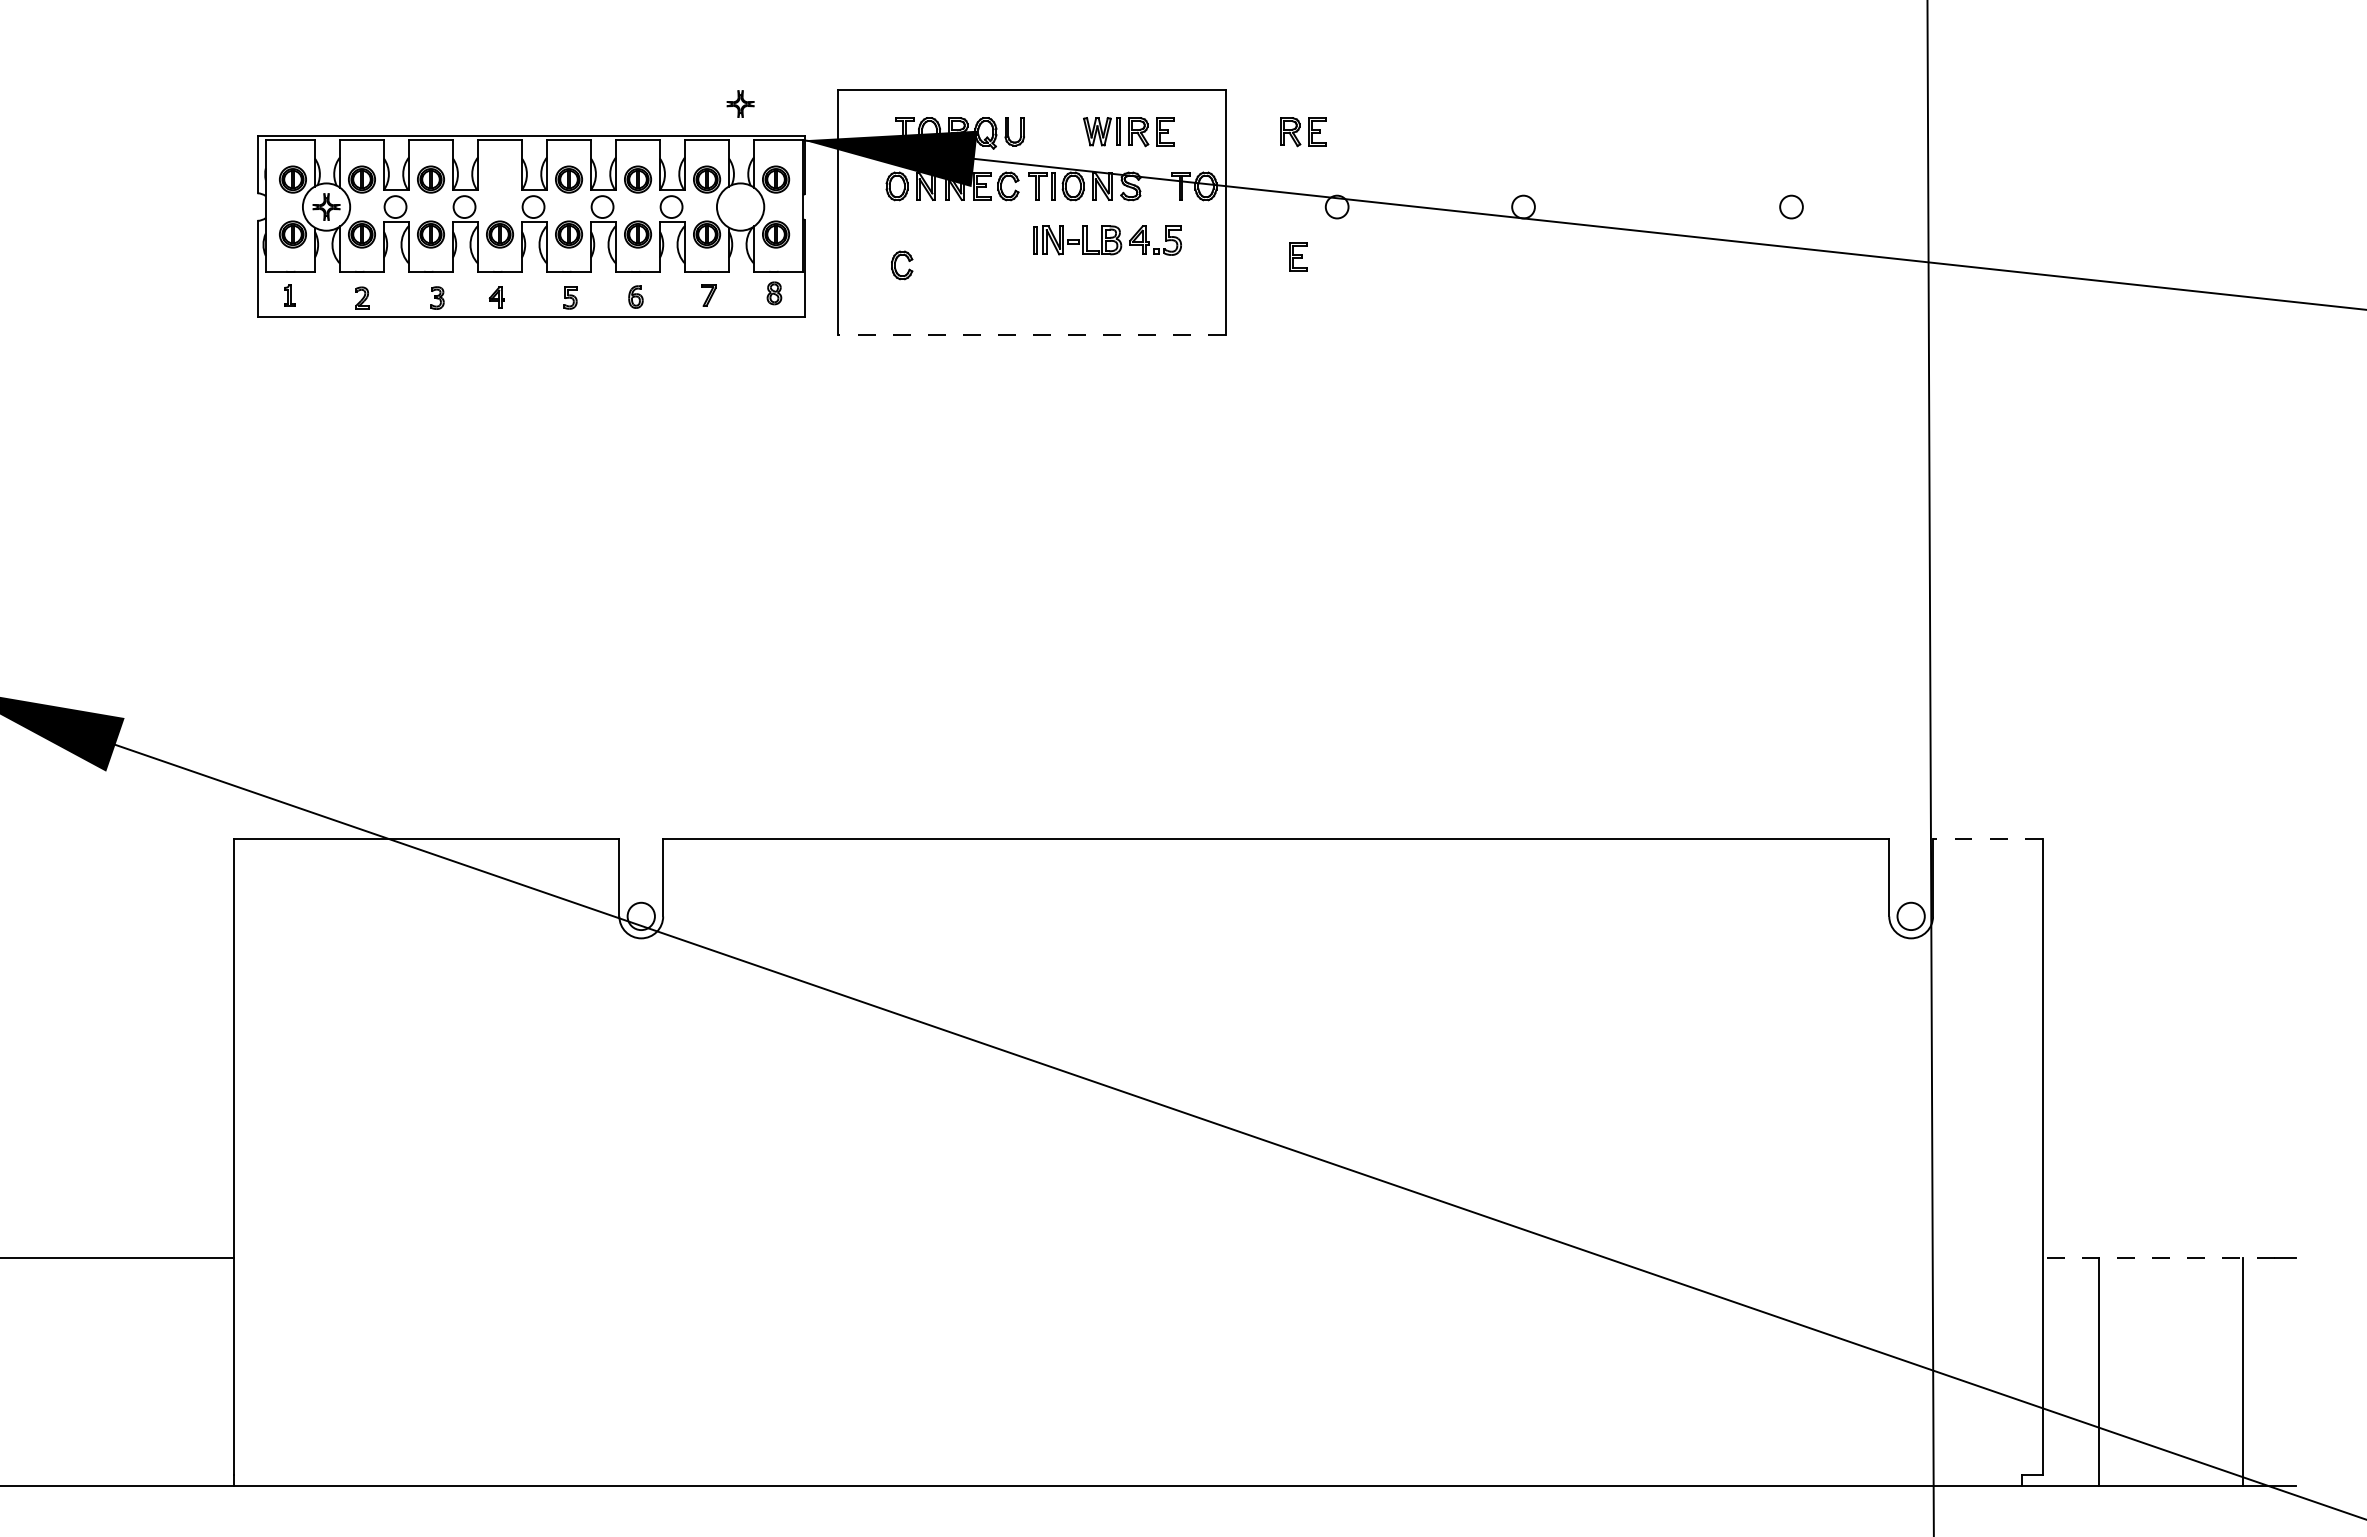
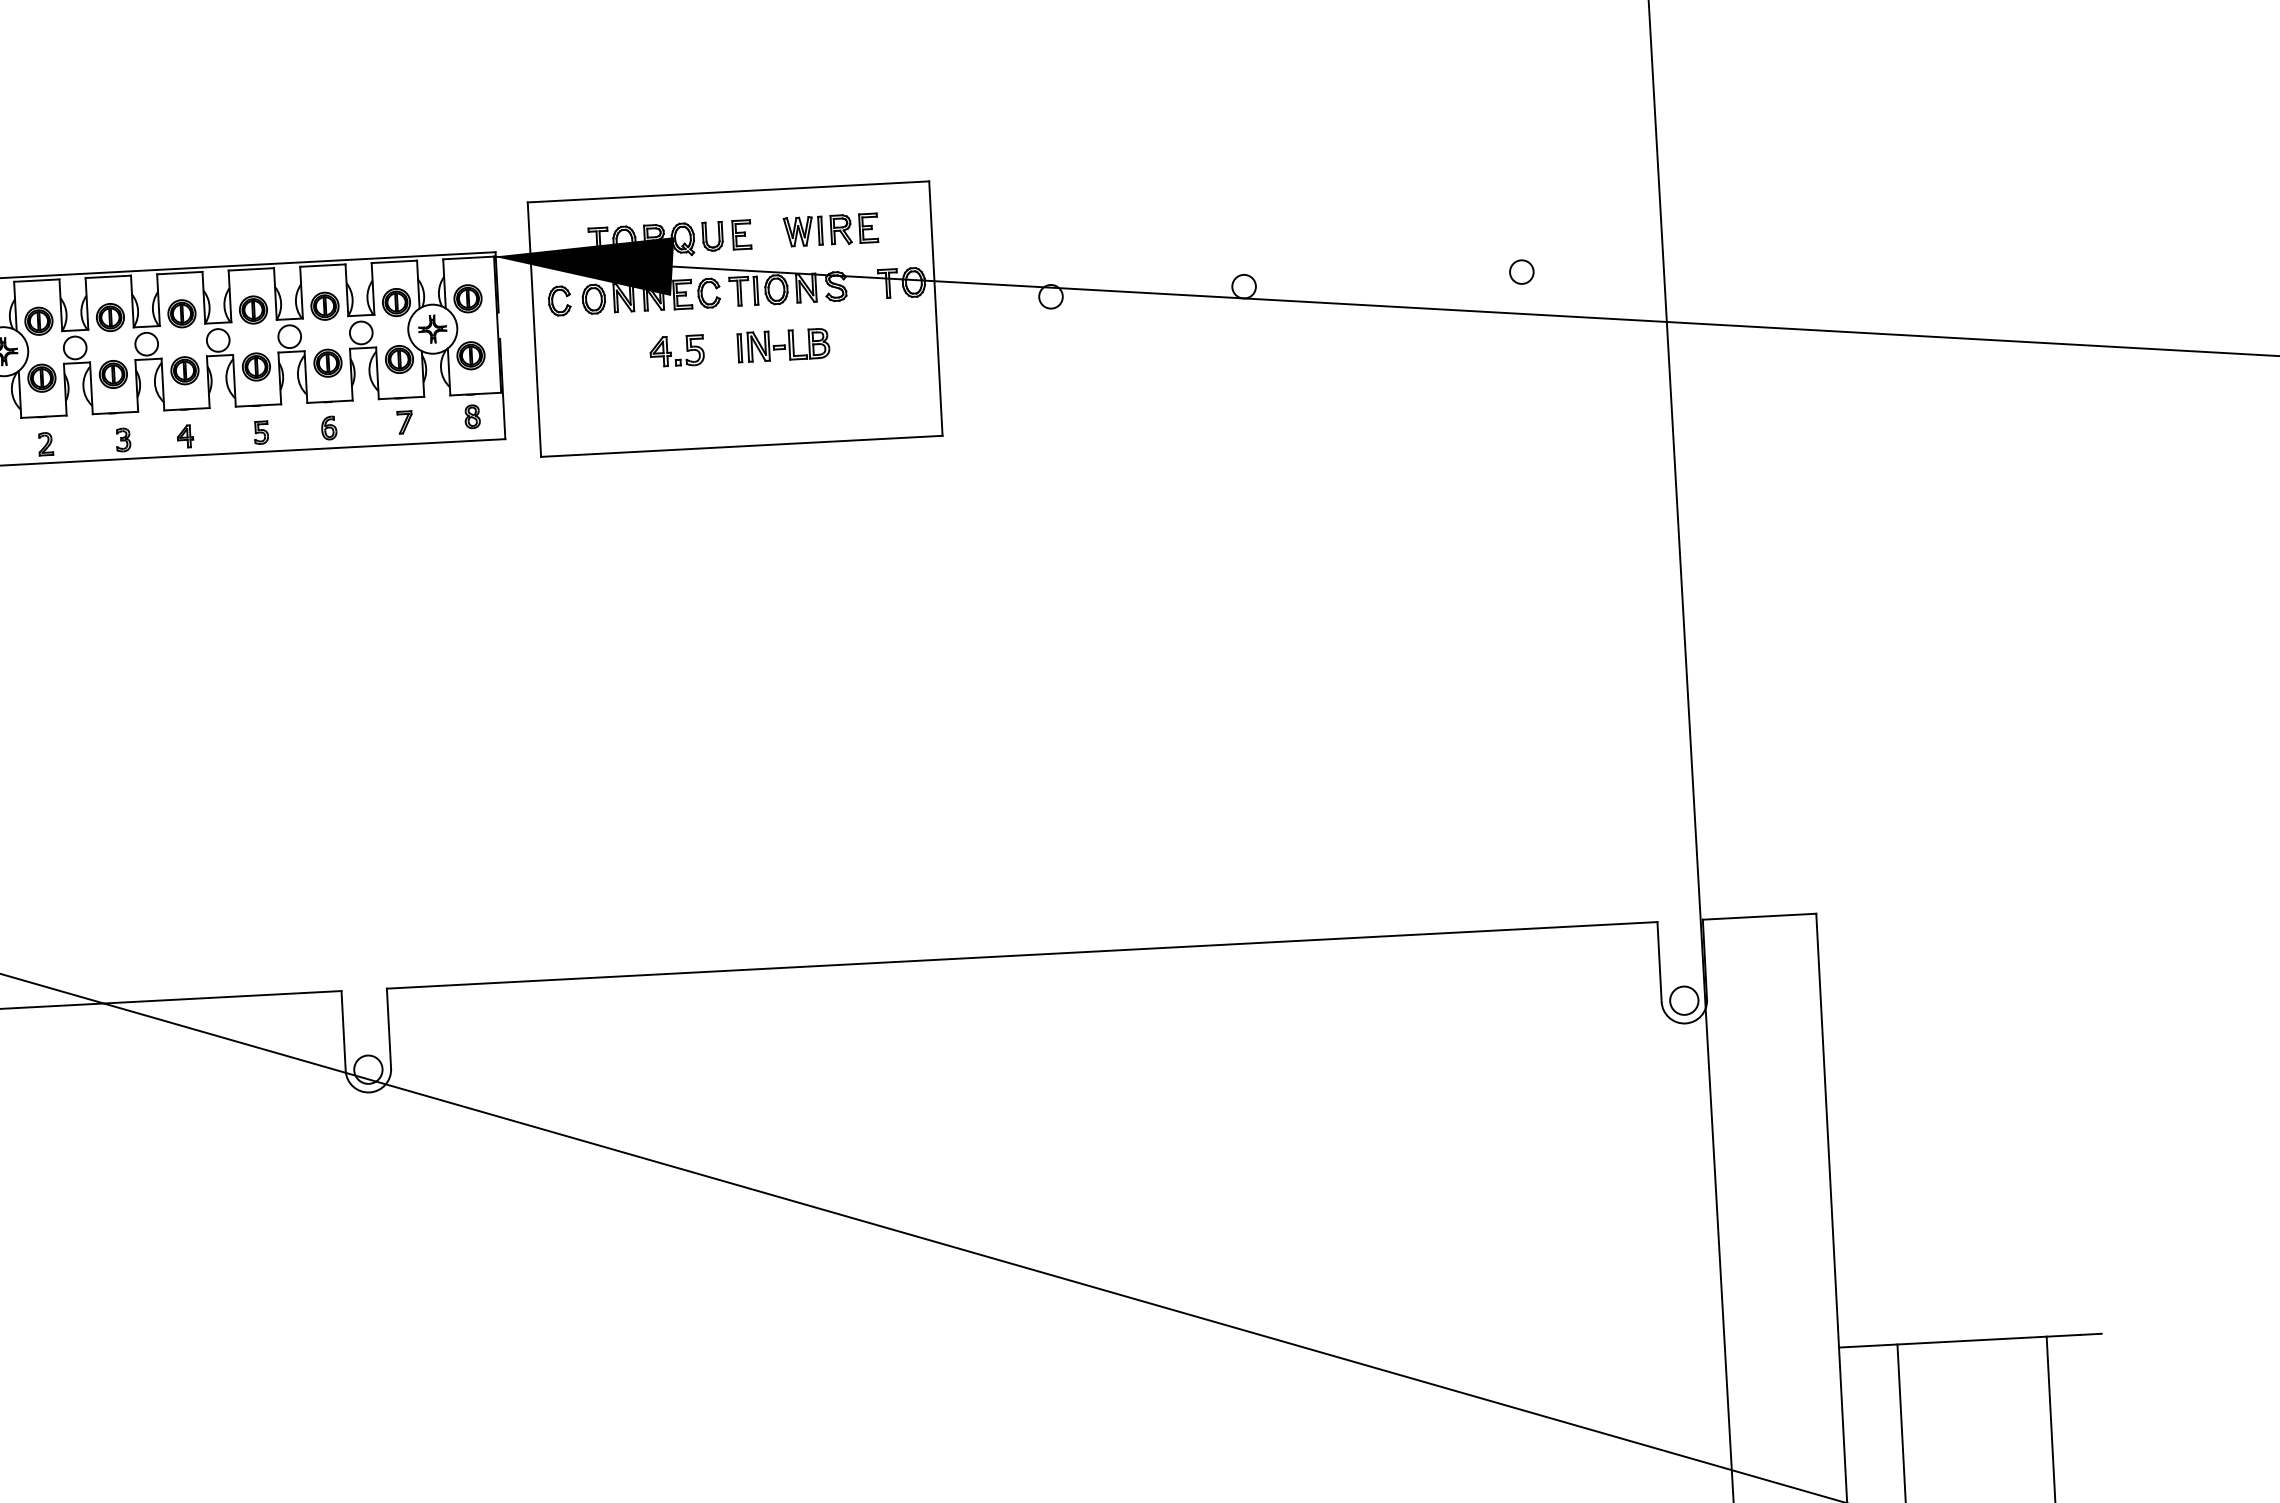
part: (740, 103) -> (432, 328), moved
part: (1303, 132) -> (1012, 221), removed
part: (499, 179) -> (181, 313), added
part: (1149, 241) -> (670, 352), moved
part: (1298, 256) -> (741, 234), moved
part: (896, 268) -> (554, 304), moved
line: (1032, 335) -> (742, 446), dashed -> solid
line: (1987, 839) -> (1759, 916), dashed -> solid
line: (2158, 1258) -> (1959, 1341), dashed -> solid

